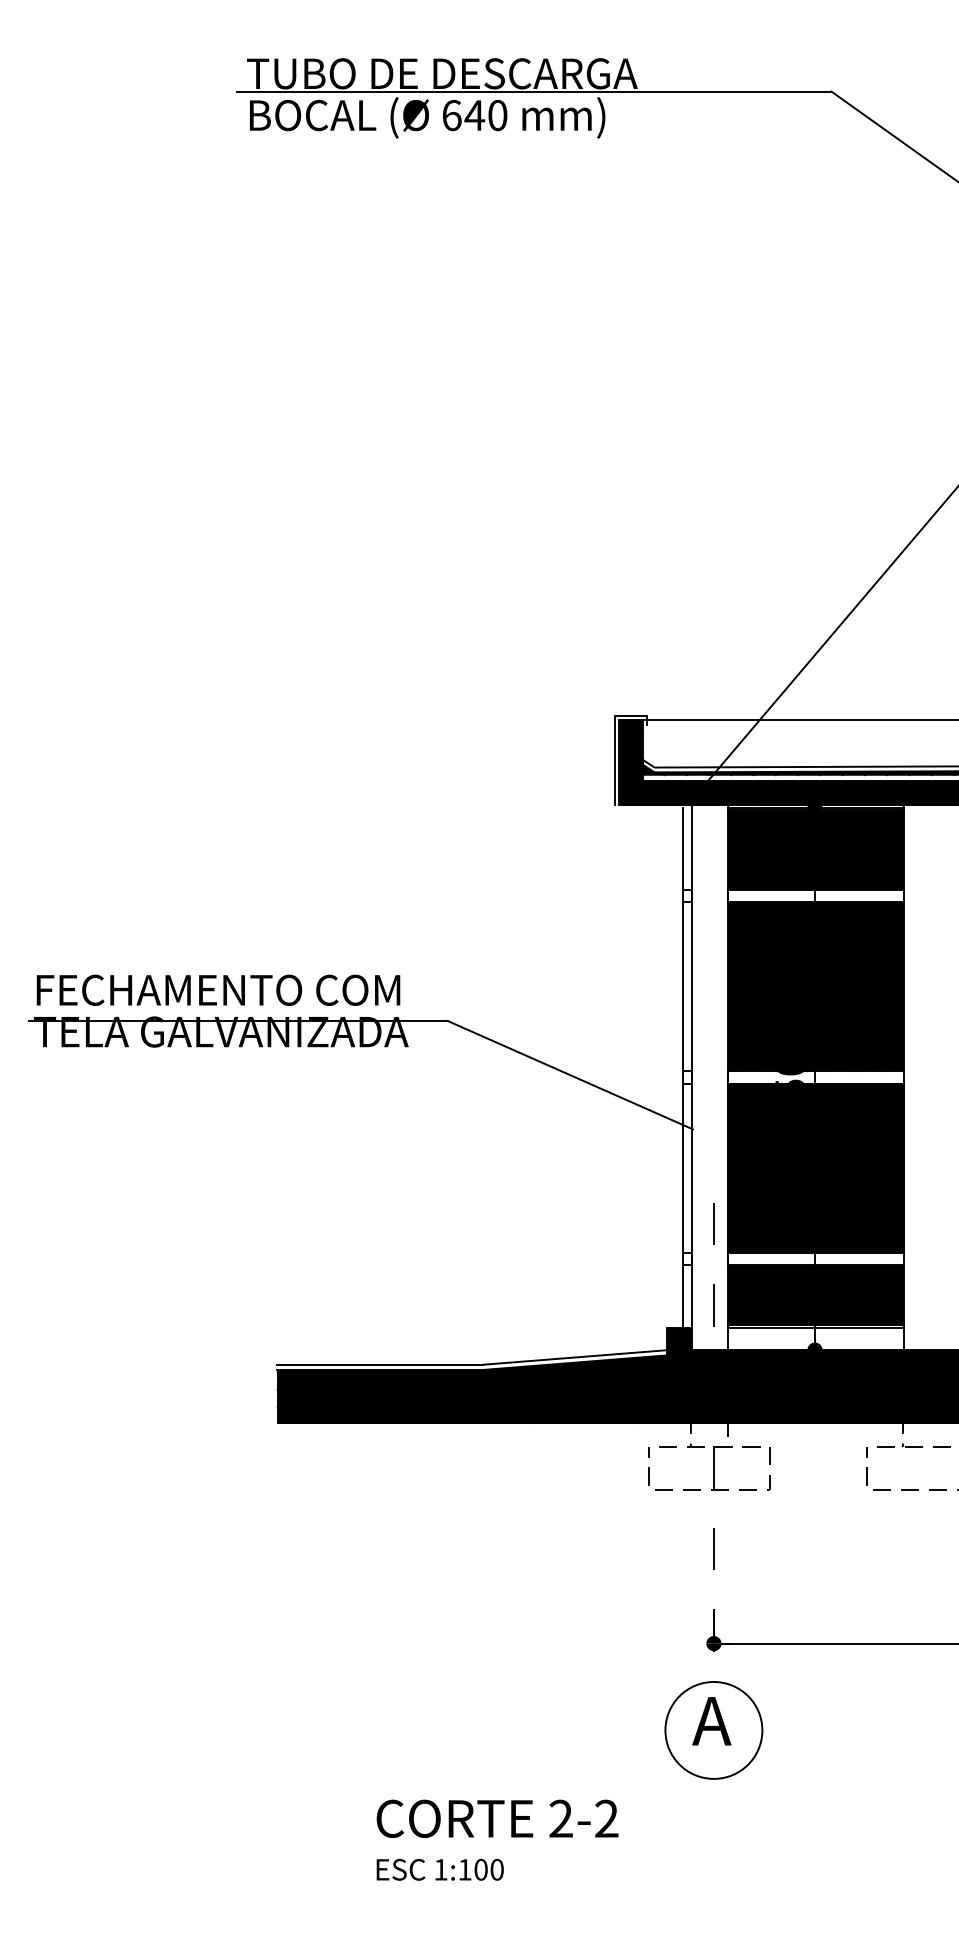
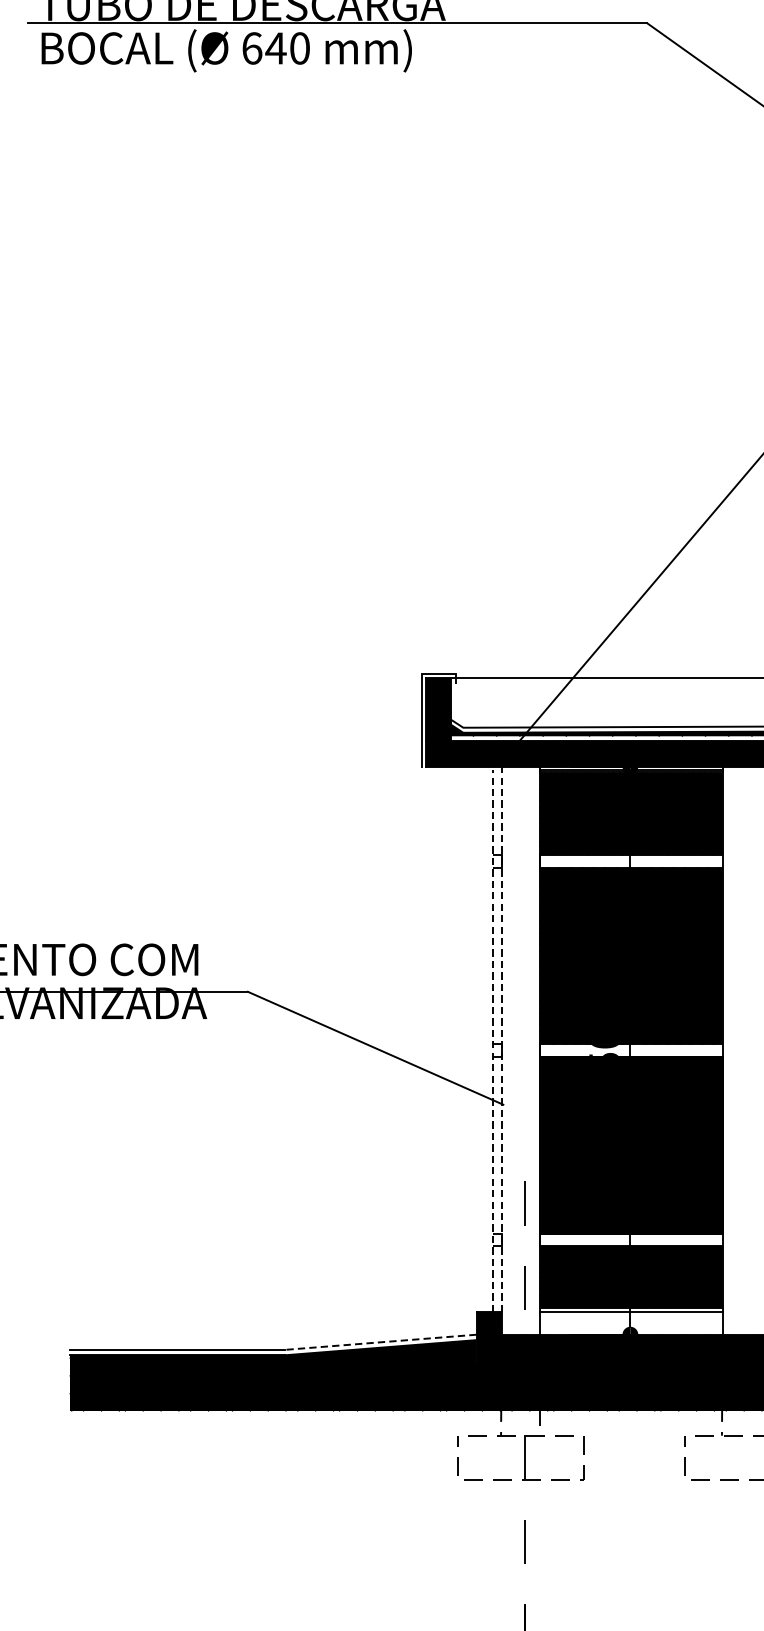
line: (691, 1066) -> (501, 1039), solid -> dashed
line: (683, 1067) -> (493, 1040), solid -> dashed
line: (574, 1357) -> (379, 1342), solid -> dashed

